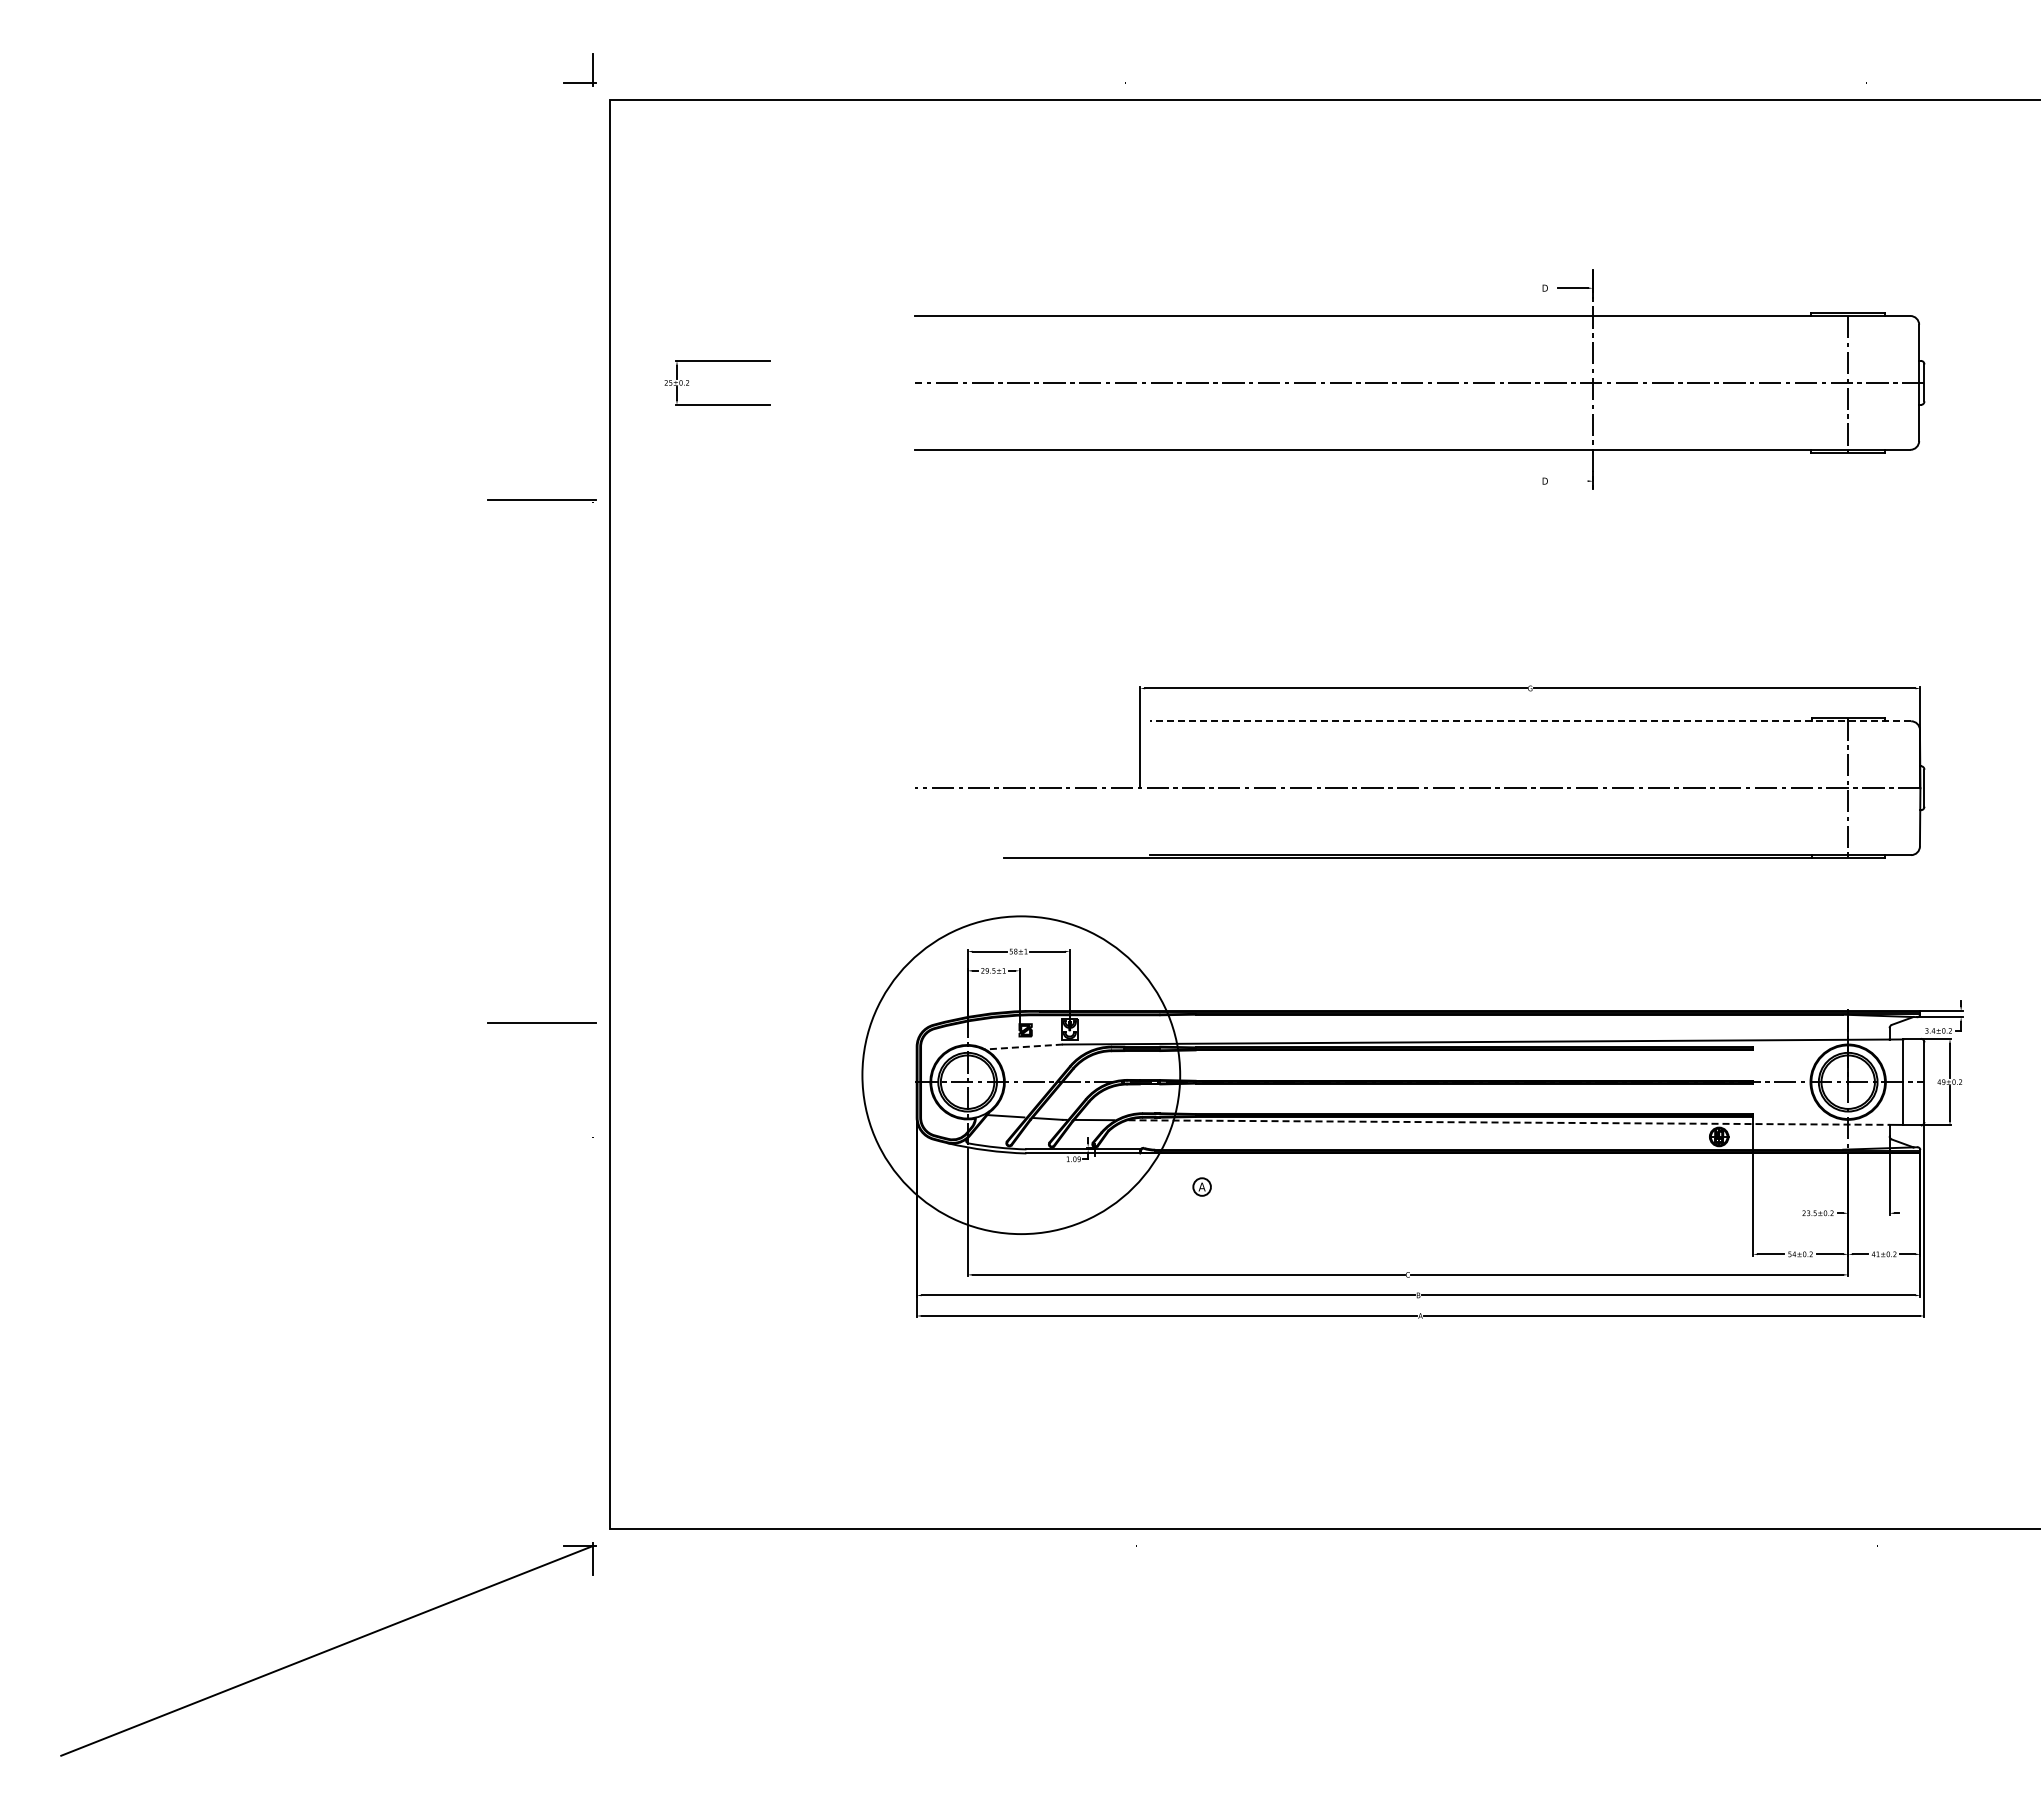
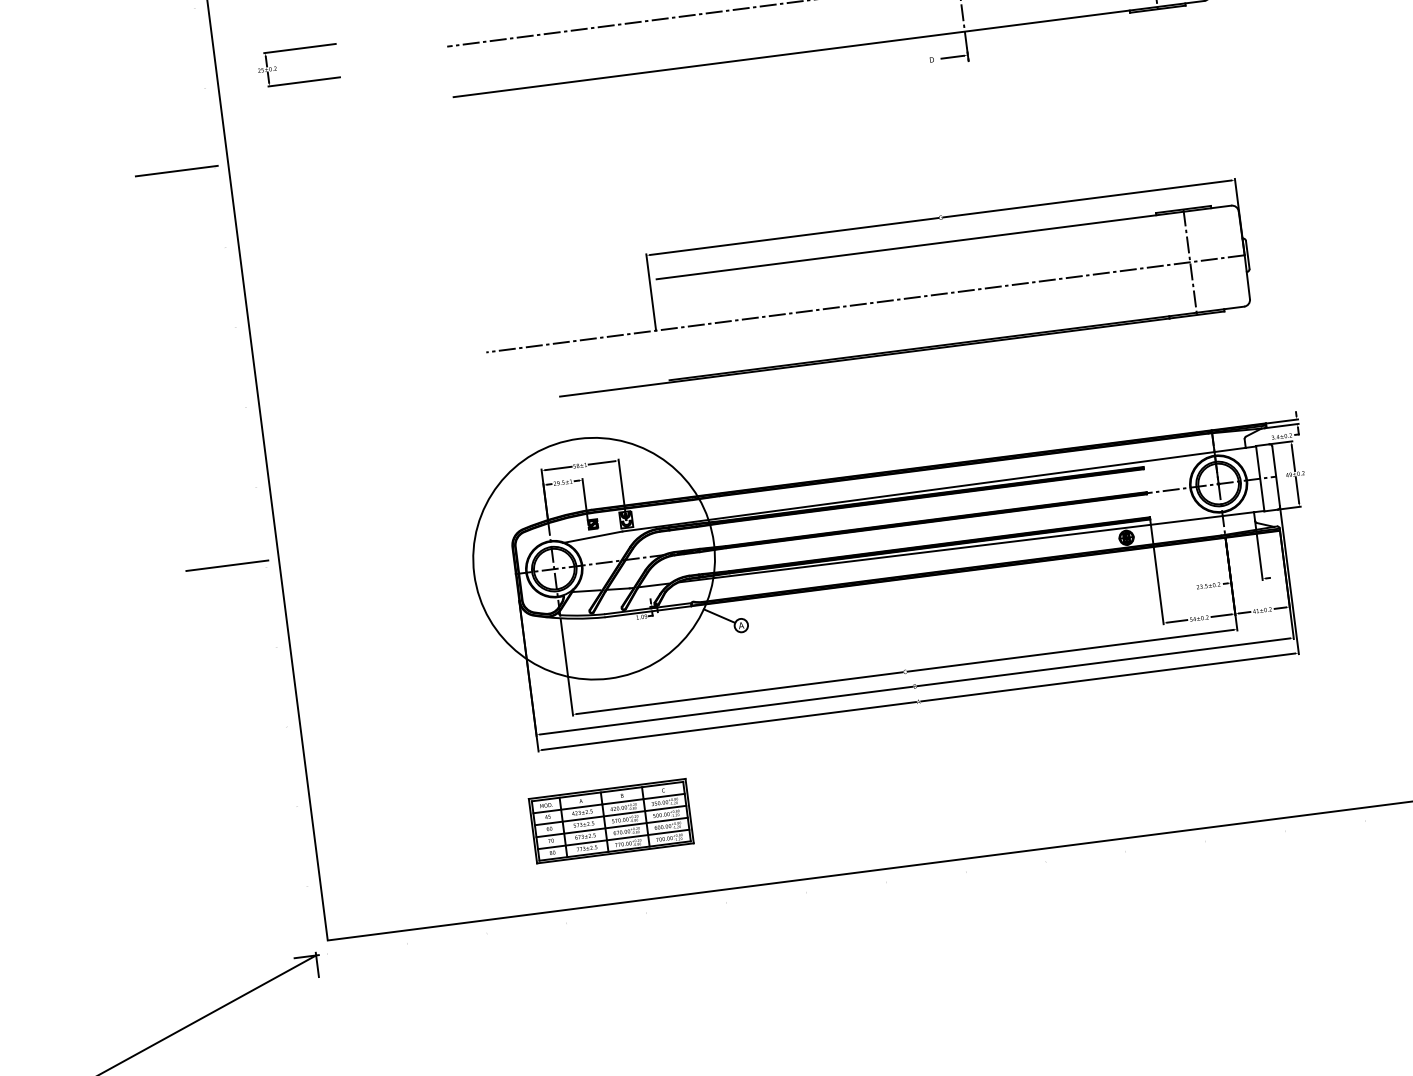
line: (1572, 481) -> (952, 57), added
line: (1530, 721) -> (944, 242), dashed -> solid
line: (1023, 1047) -> (593, 537), dashed -> solid
line: (1509, 1122) -> (967, 547), dashed -> solid
line: (1174, 1170) -> (718, 615), added
part: (999, 1420) -> (611, 821), added

